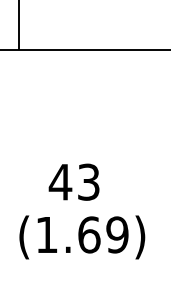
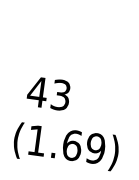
text: (73, 181) -> (48, 92), moved

